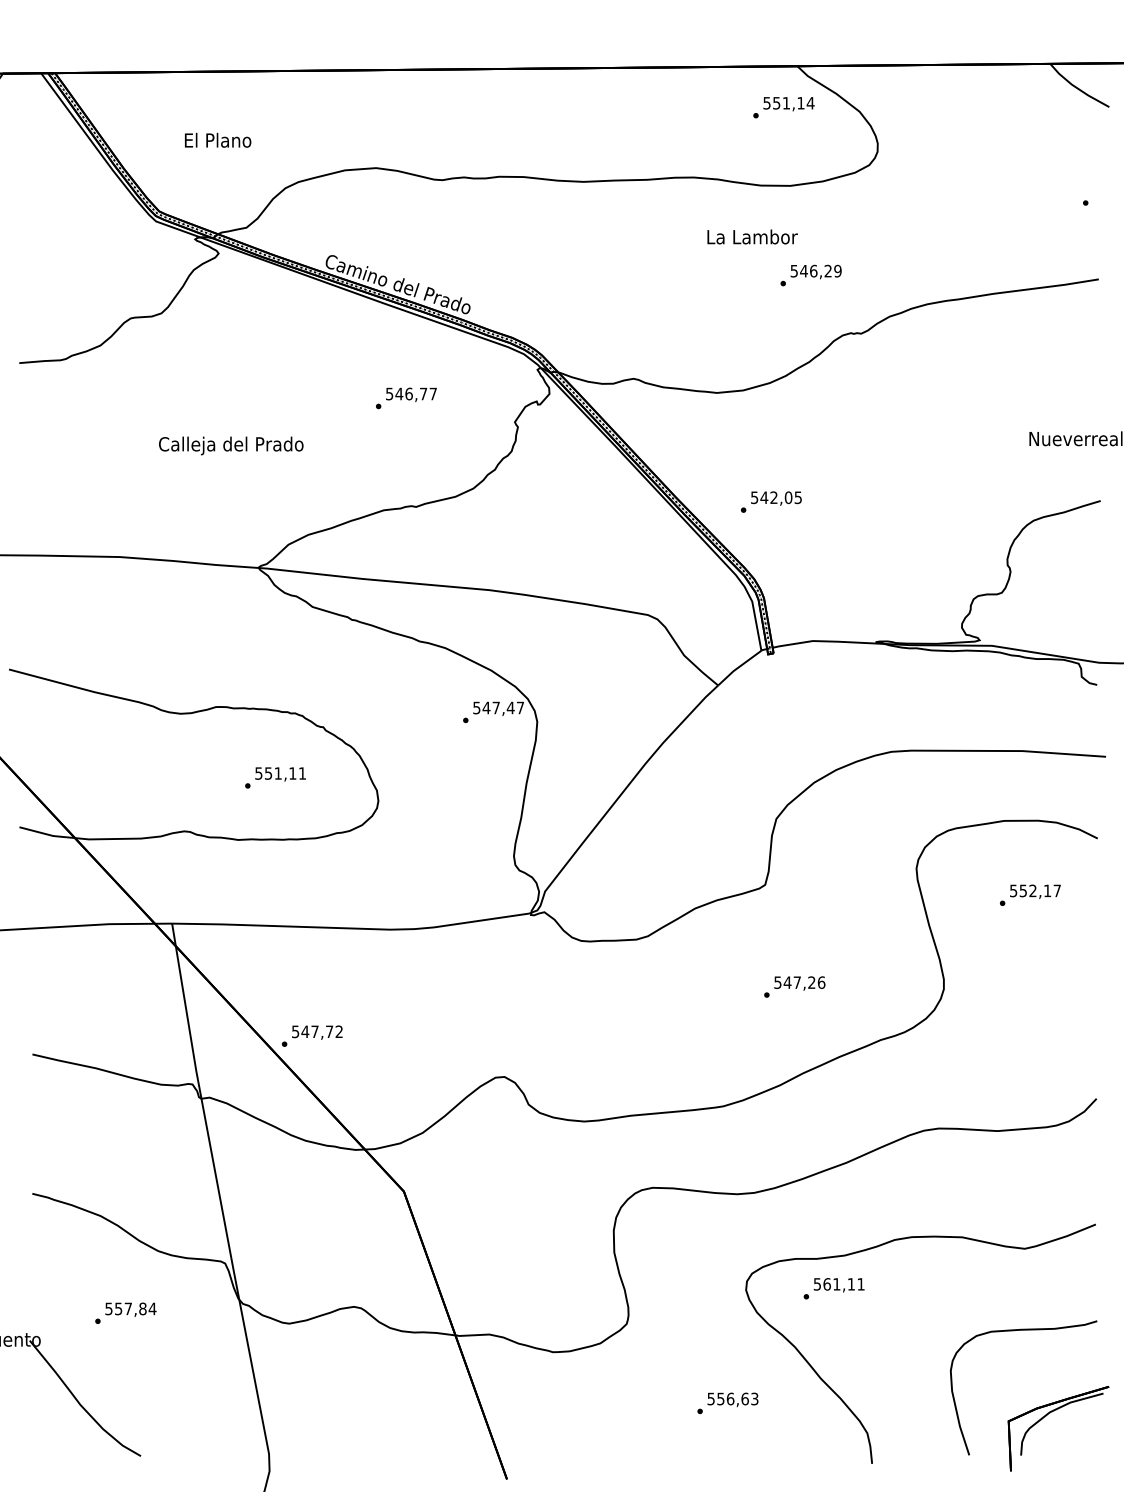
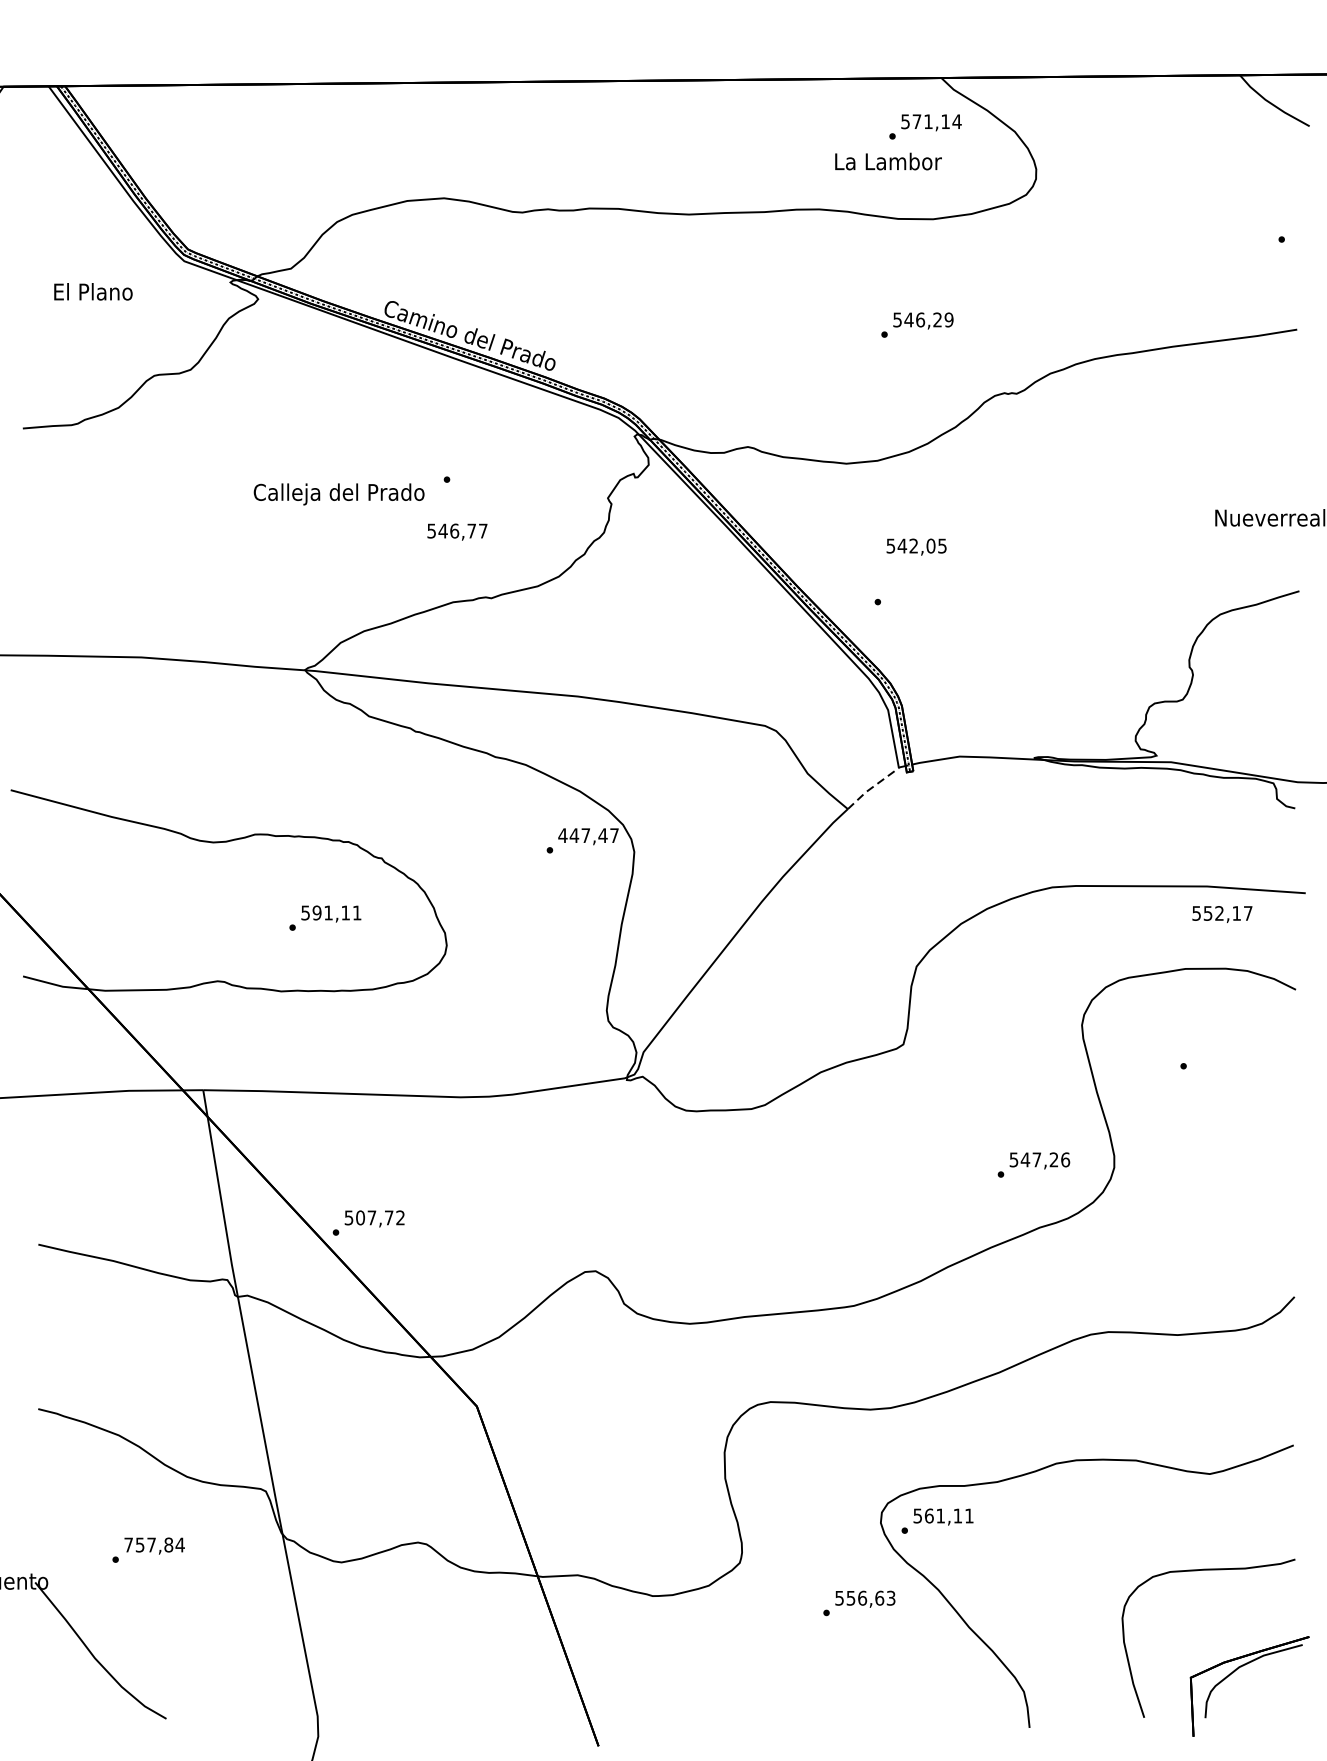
text: (776, 103) -> (916, 122), 551,14 -> 571,14
text: (218, 139) -> (93, 290), moved
text: (752, 236) -> (888, 160), moved
text: (810, 275) -> (916, 325), moved
text: (411, 394) -> (457, 531), moved
text: (231, 445) -> (339, 493), moved
text: (776, 498) -> (916, 547), moved
line: (739, 667) -> (873, 787), solid -> dashed
text: (476, 707) -> (562, 835), 547,47 -> 447,47
text: (268, 773) -> (317, 912), 551,11 -> 591,11
text: (1035, 891) -> (1222, 914), moved
text: (794, 986) -> (1033, 1164), moved
text: (305, 1031) -> (360, 1217), 547,72 -> 507,72
text: (833, 1288) -> (936, 1520), moved
text: (108, 1308) -> (128, 1544), 557,84 -> 757,84
text: (727, 1403) -> (858, 1603), moved

